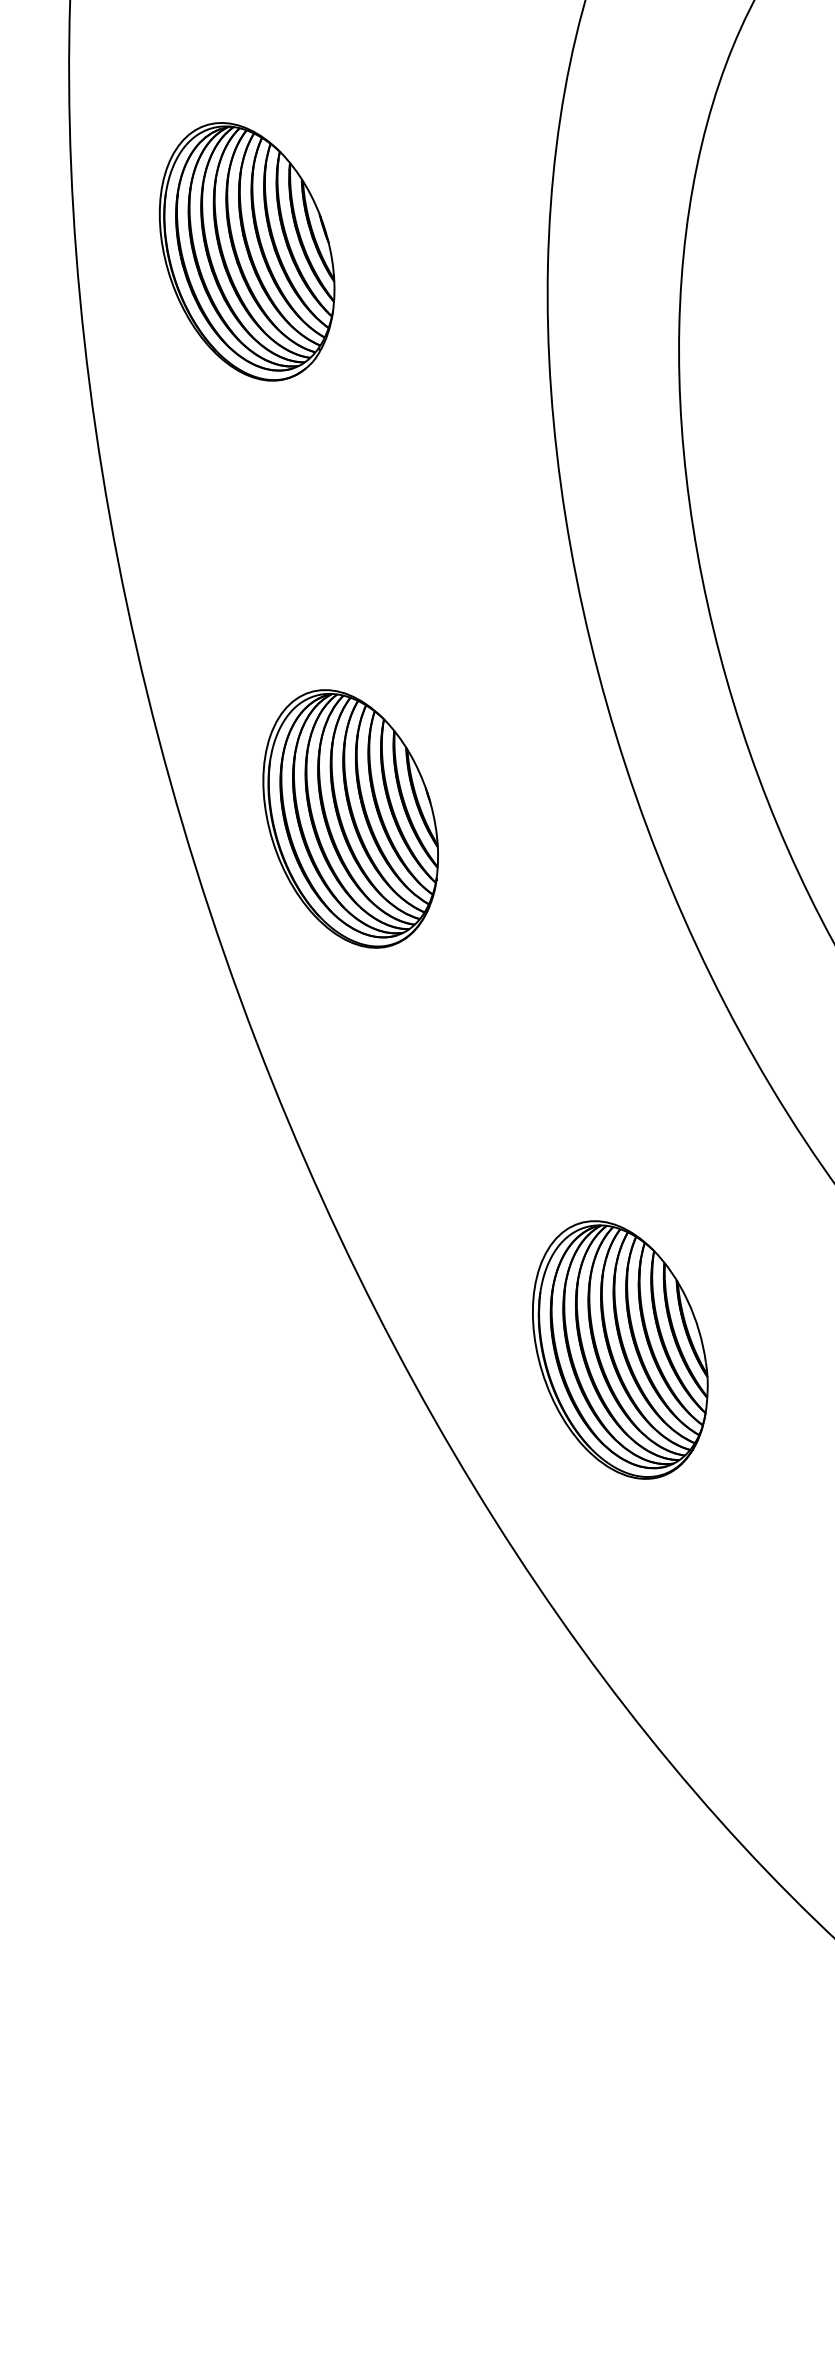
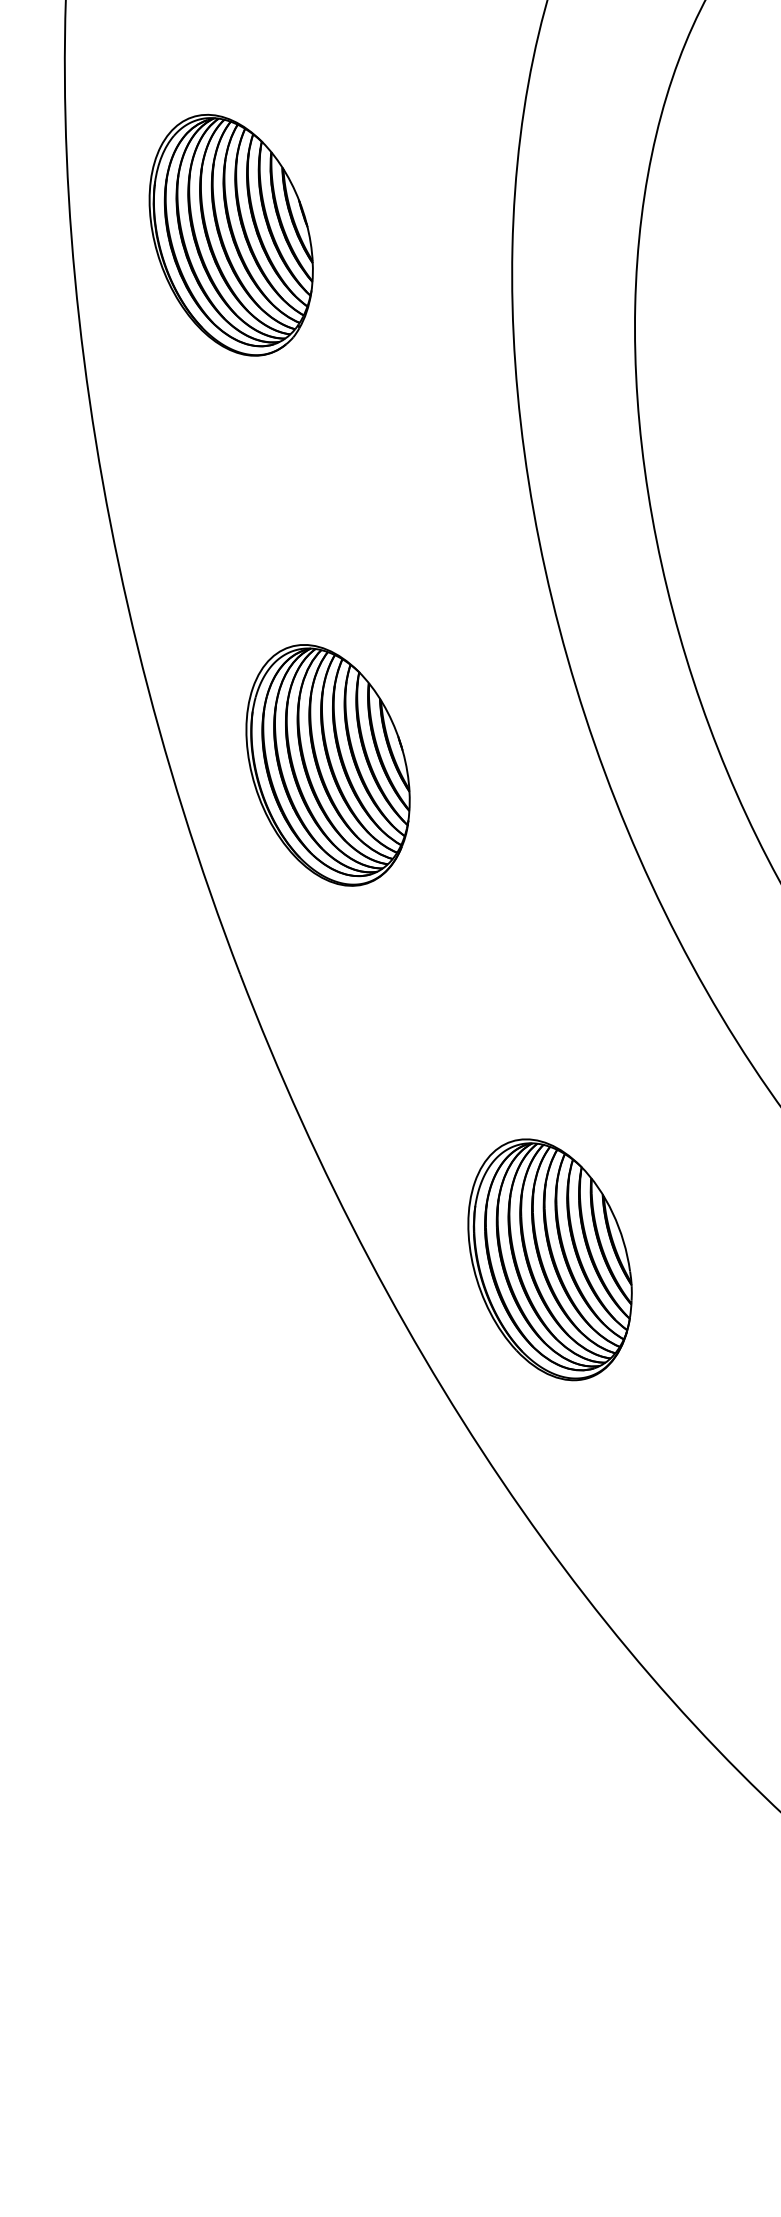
part: (619, 1349) -> (549, 1259), moved

